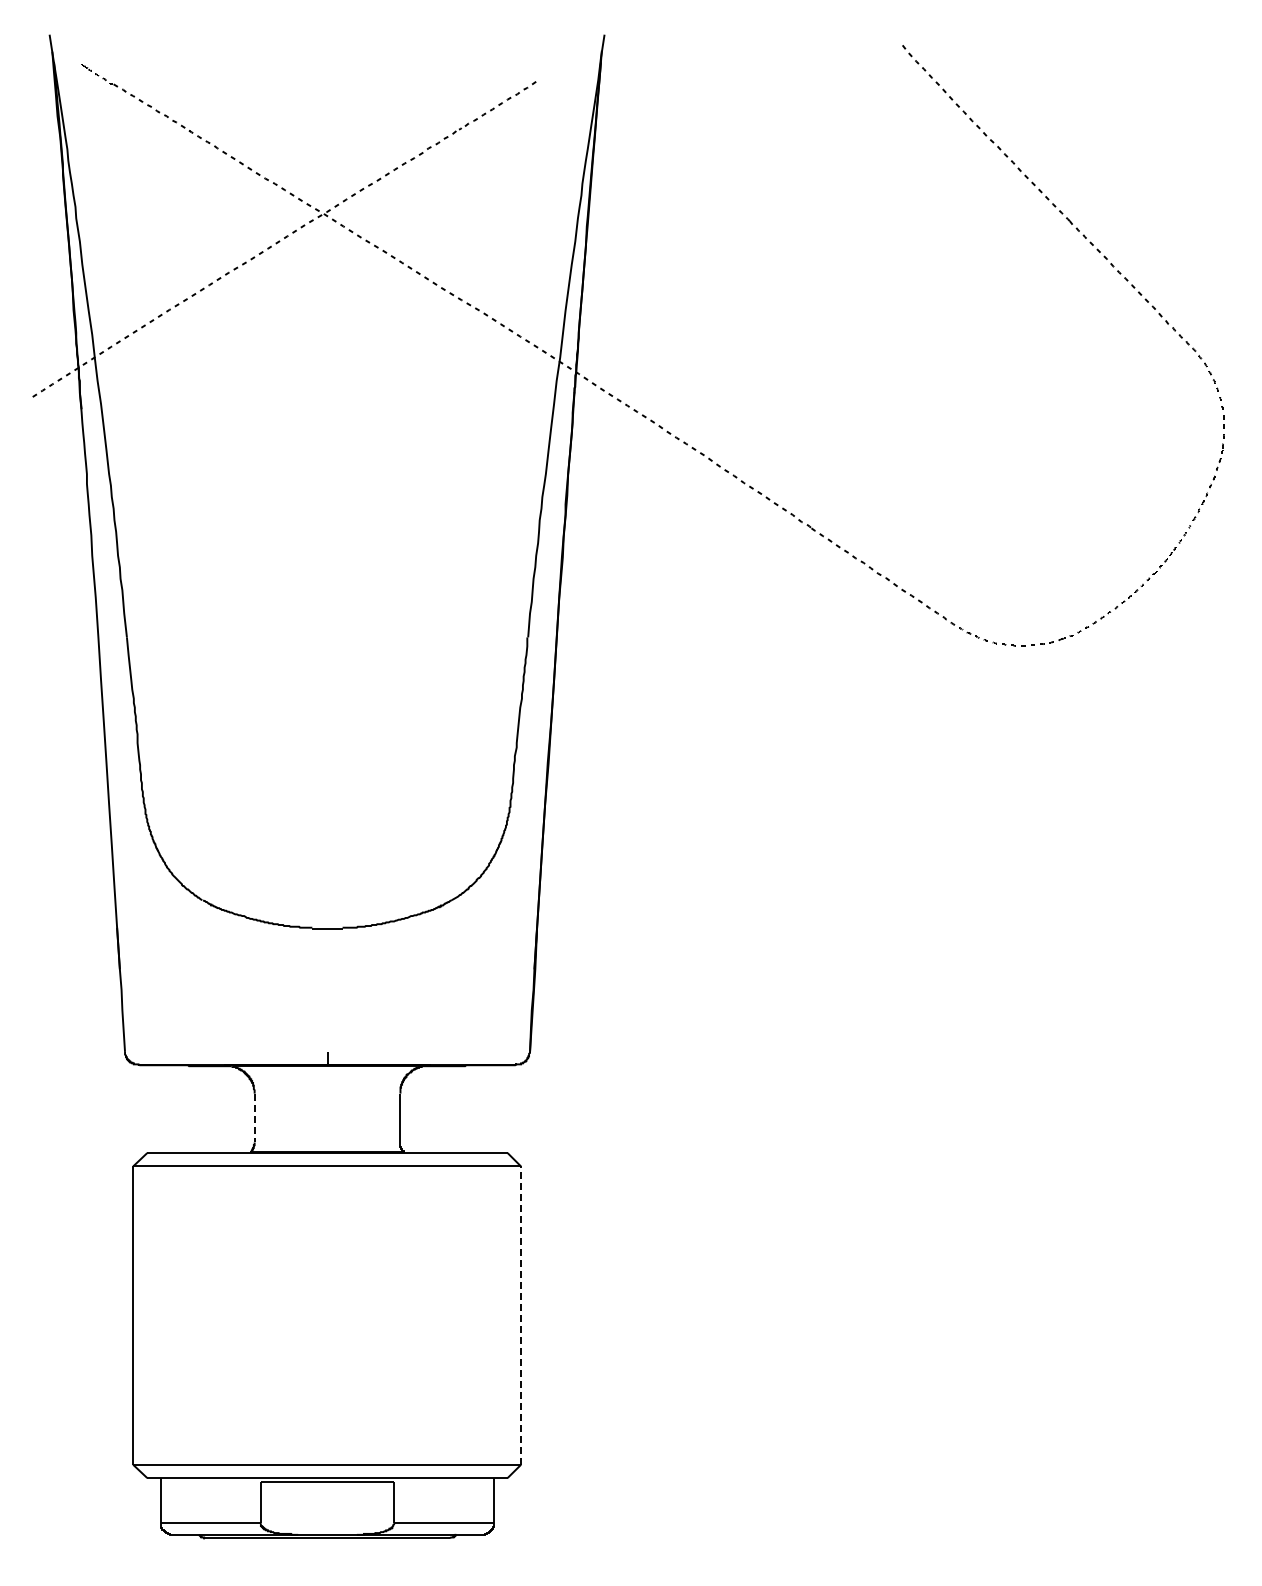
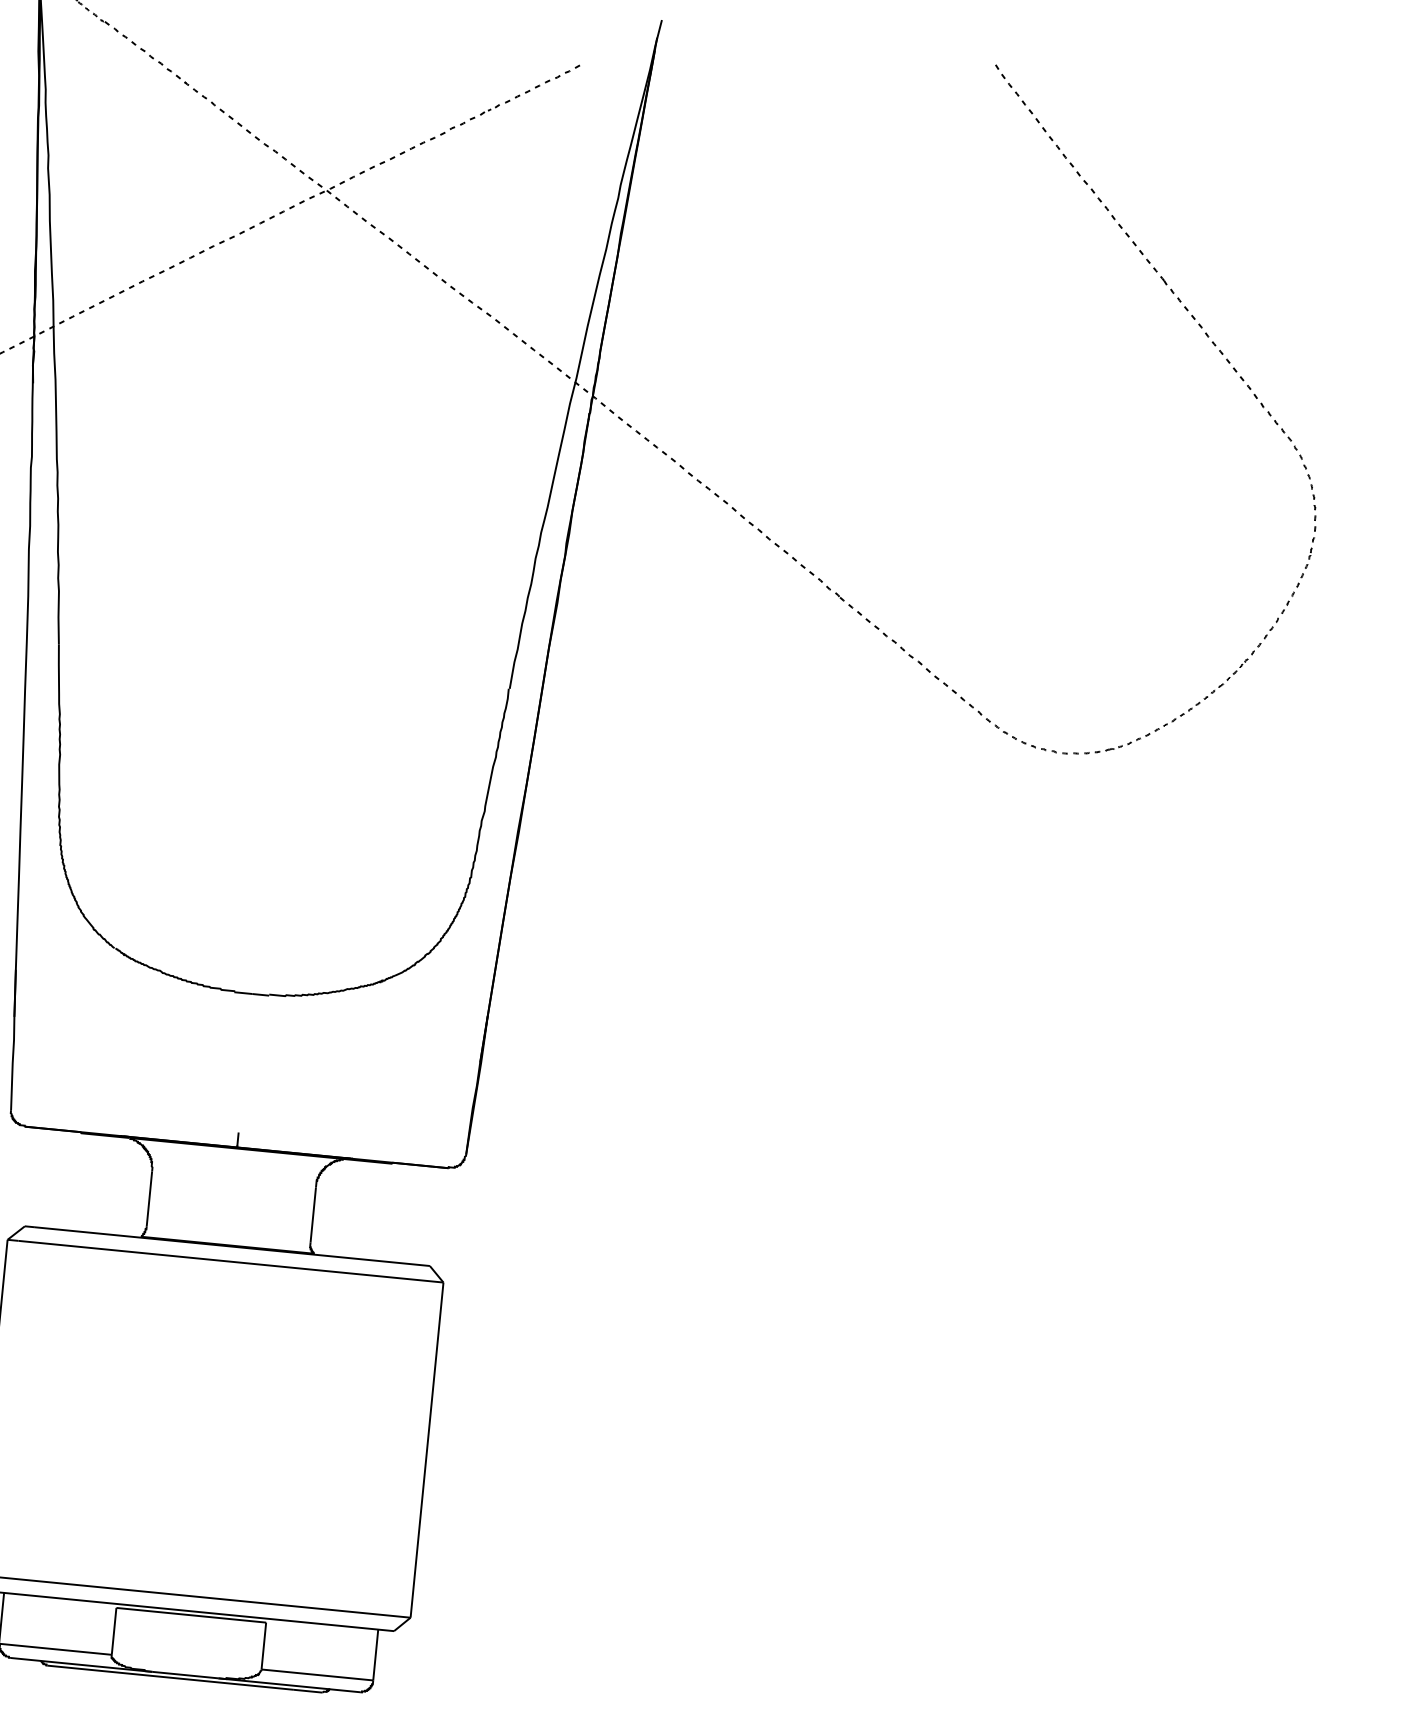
line: (254, 1118) -> (149, 1199), dashed -> solid
line: (521, 1315) -> (427, 1450), dashed -> solid

